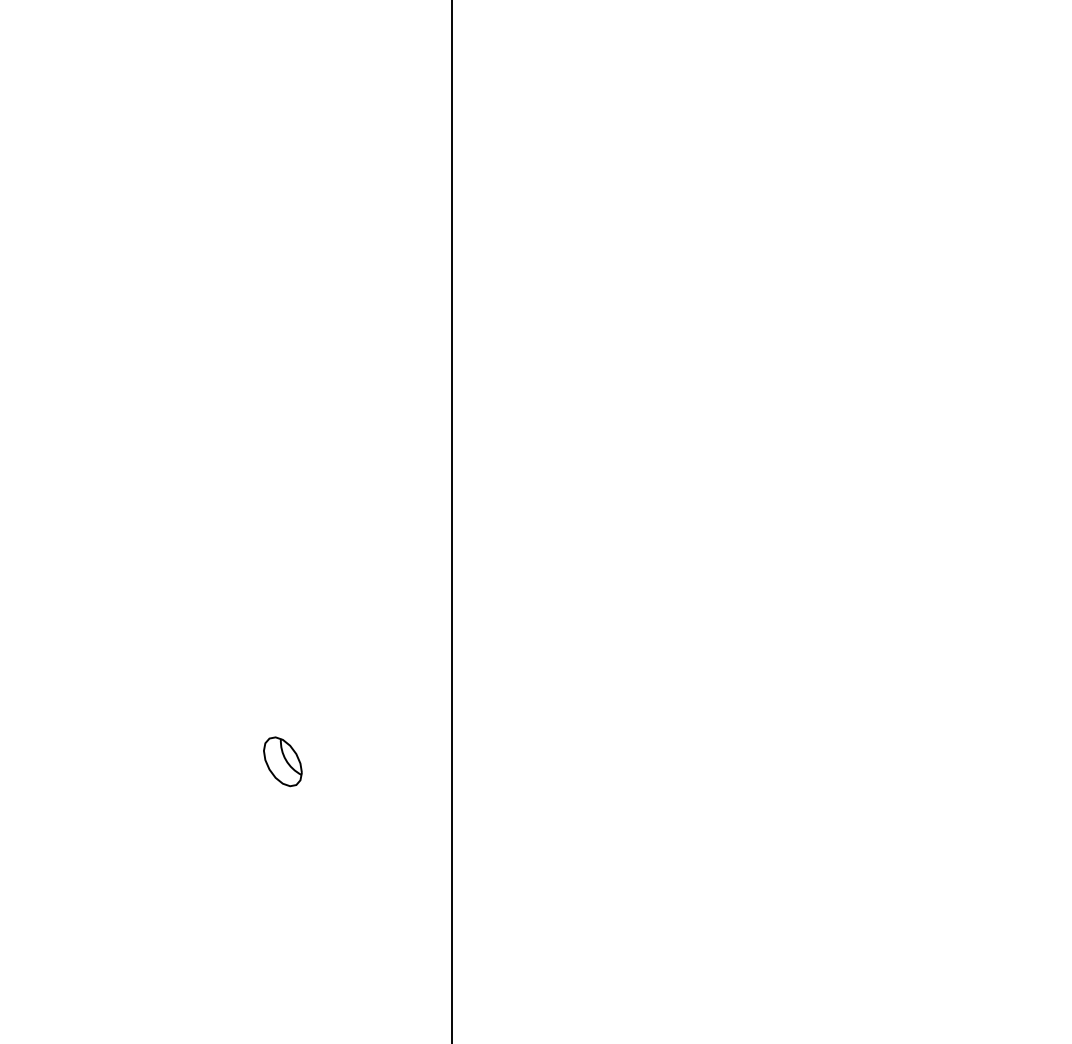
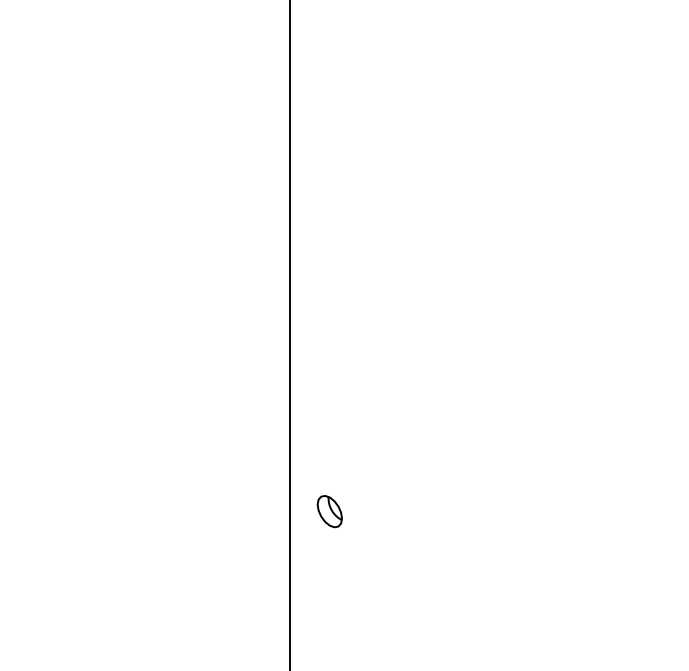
part: (282, 761) -> (329, 511), moved

